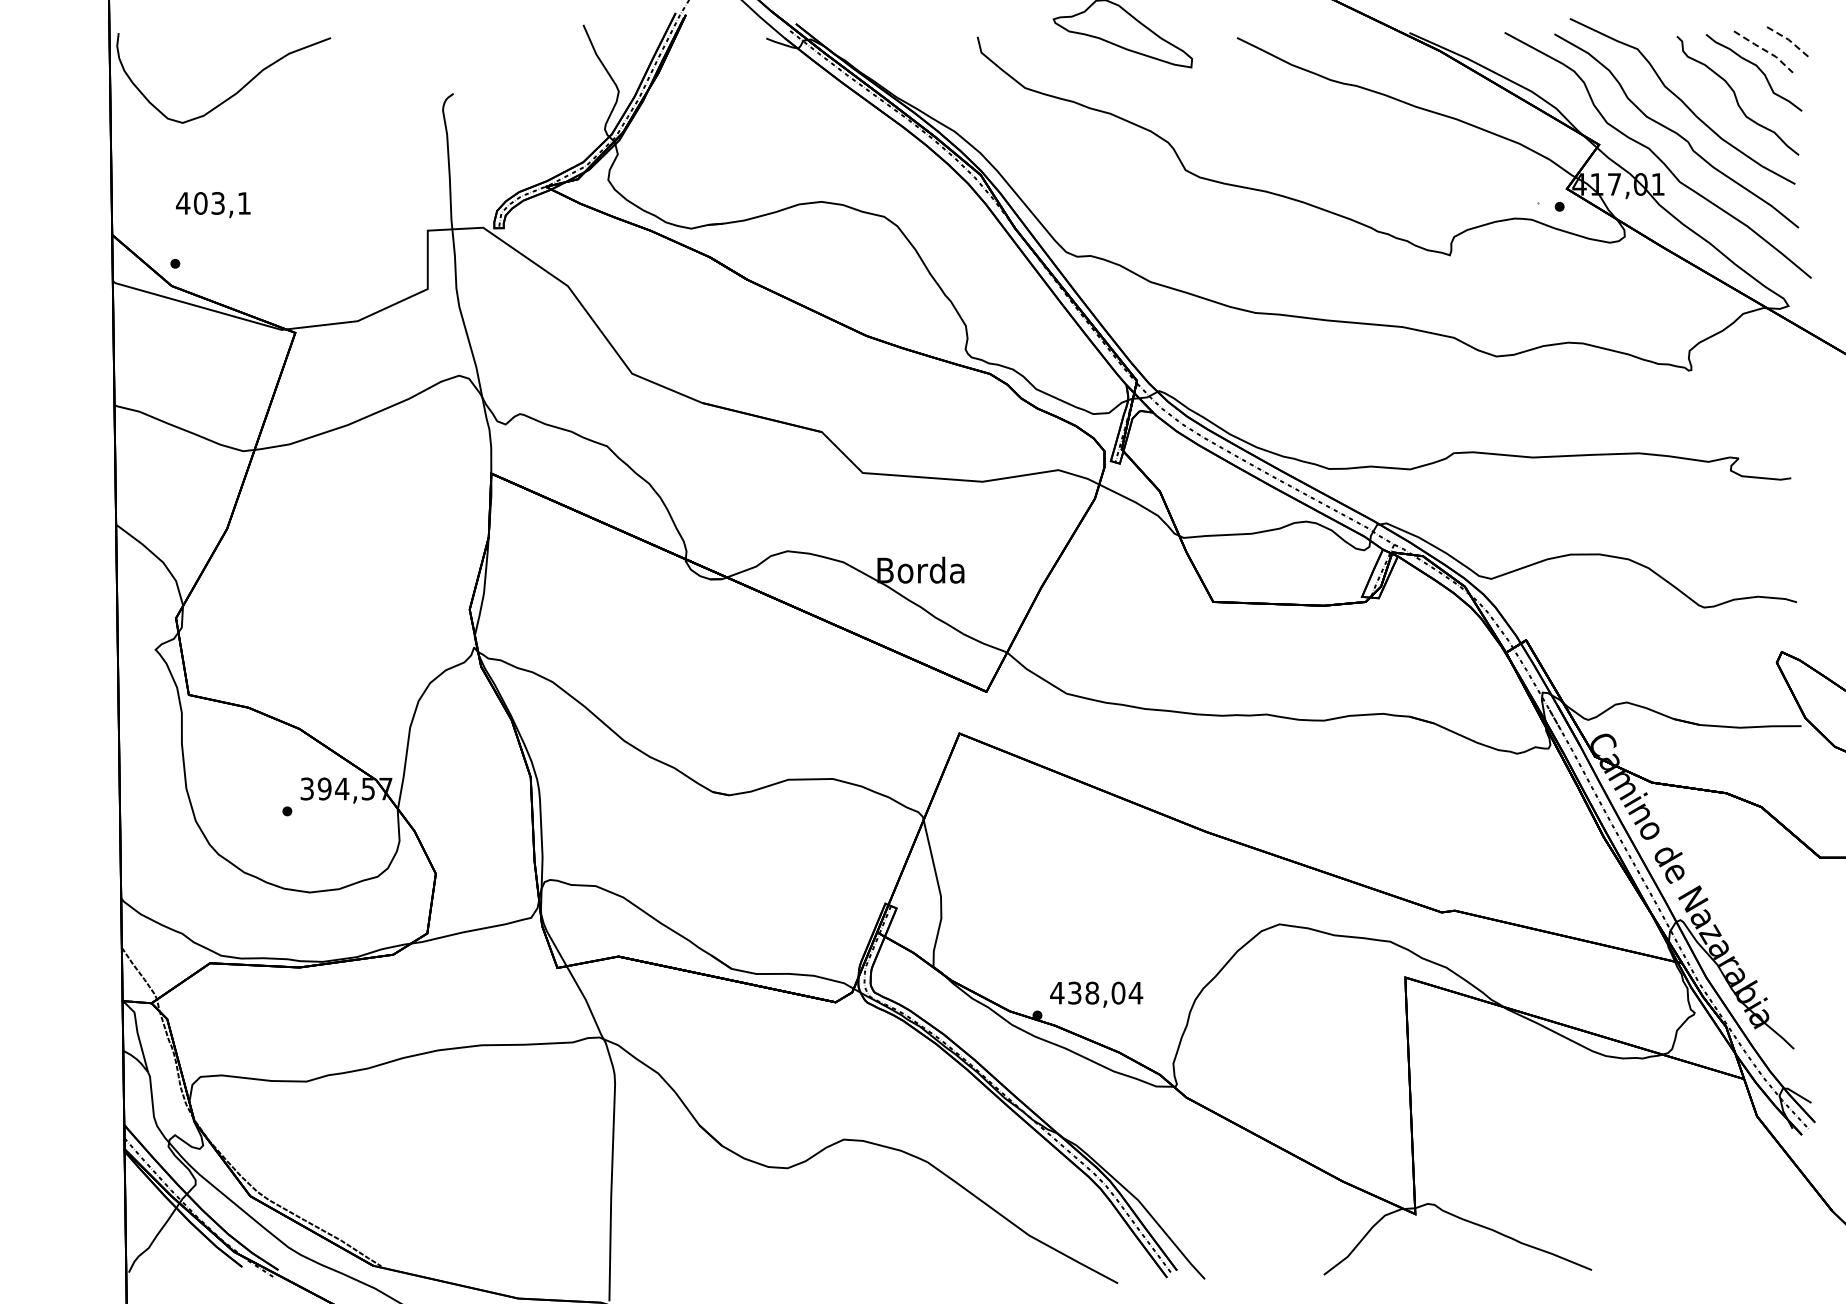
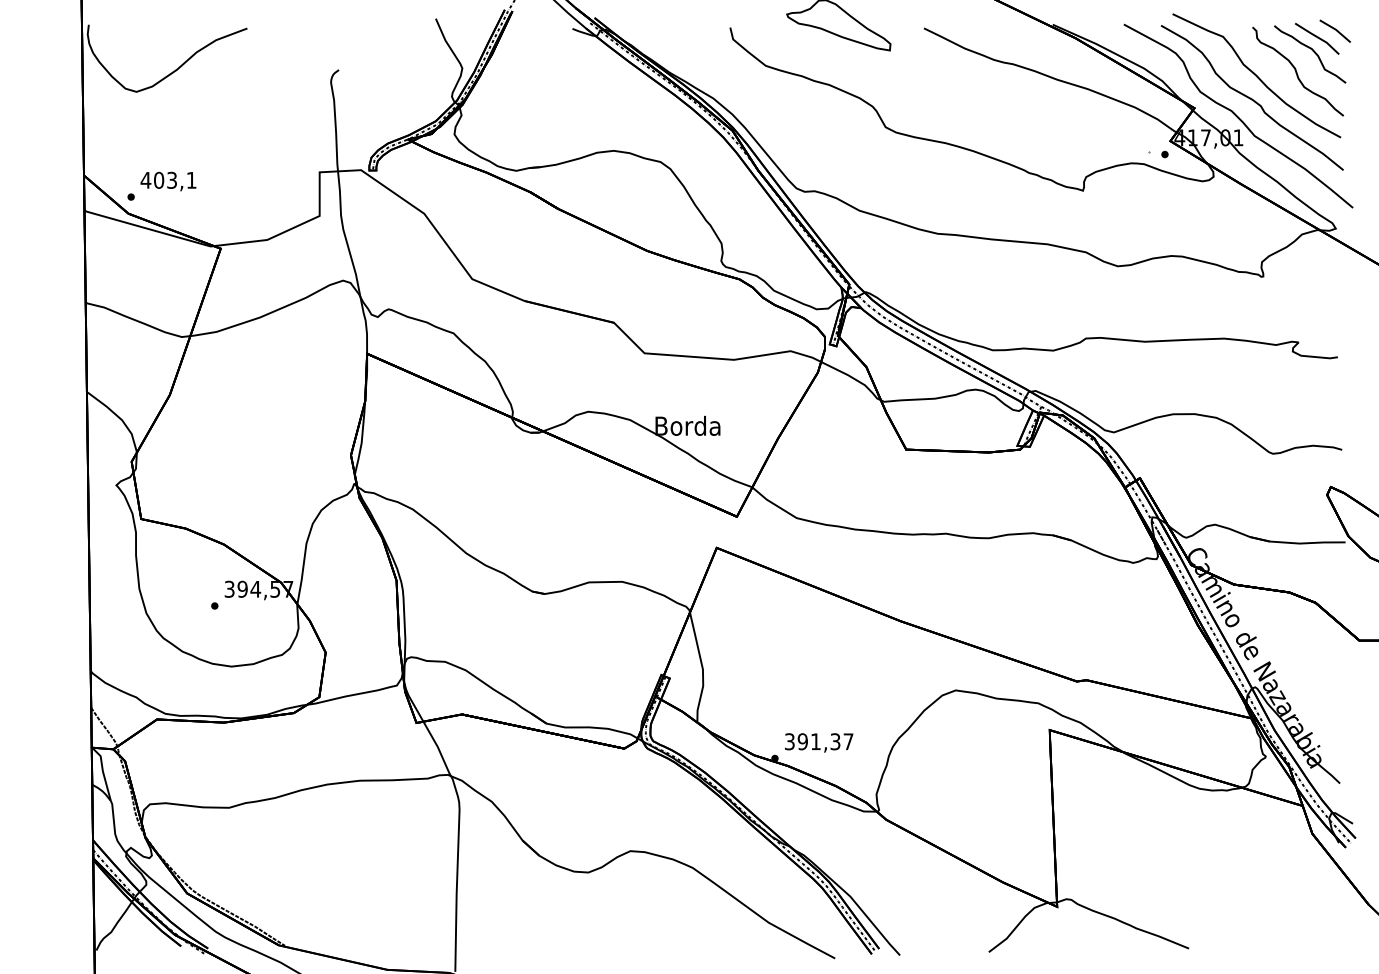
line: (1788, 39) -> (1335, 29), dashed -> solid
line: (1764, 50) -> (1317, 37), dashed -> solid
text: (213, 204) -> (168, 181), moved
text: (1096, 992) -> (819, 741), 438,04 -> 391,37

